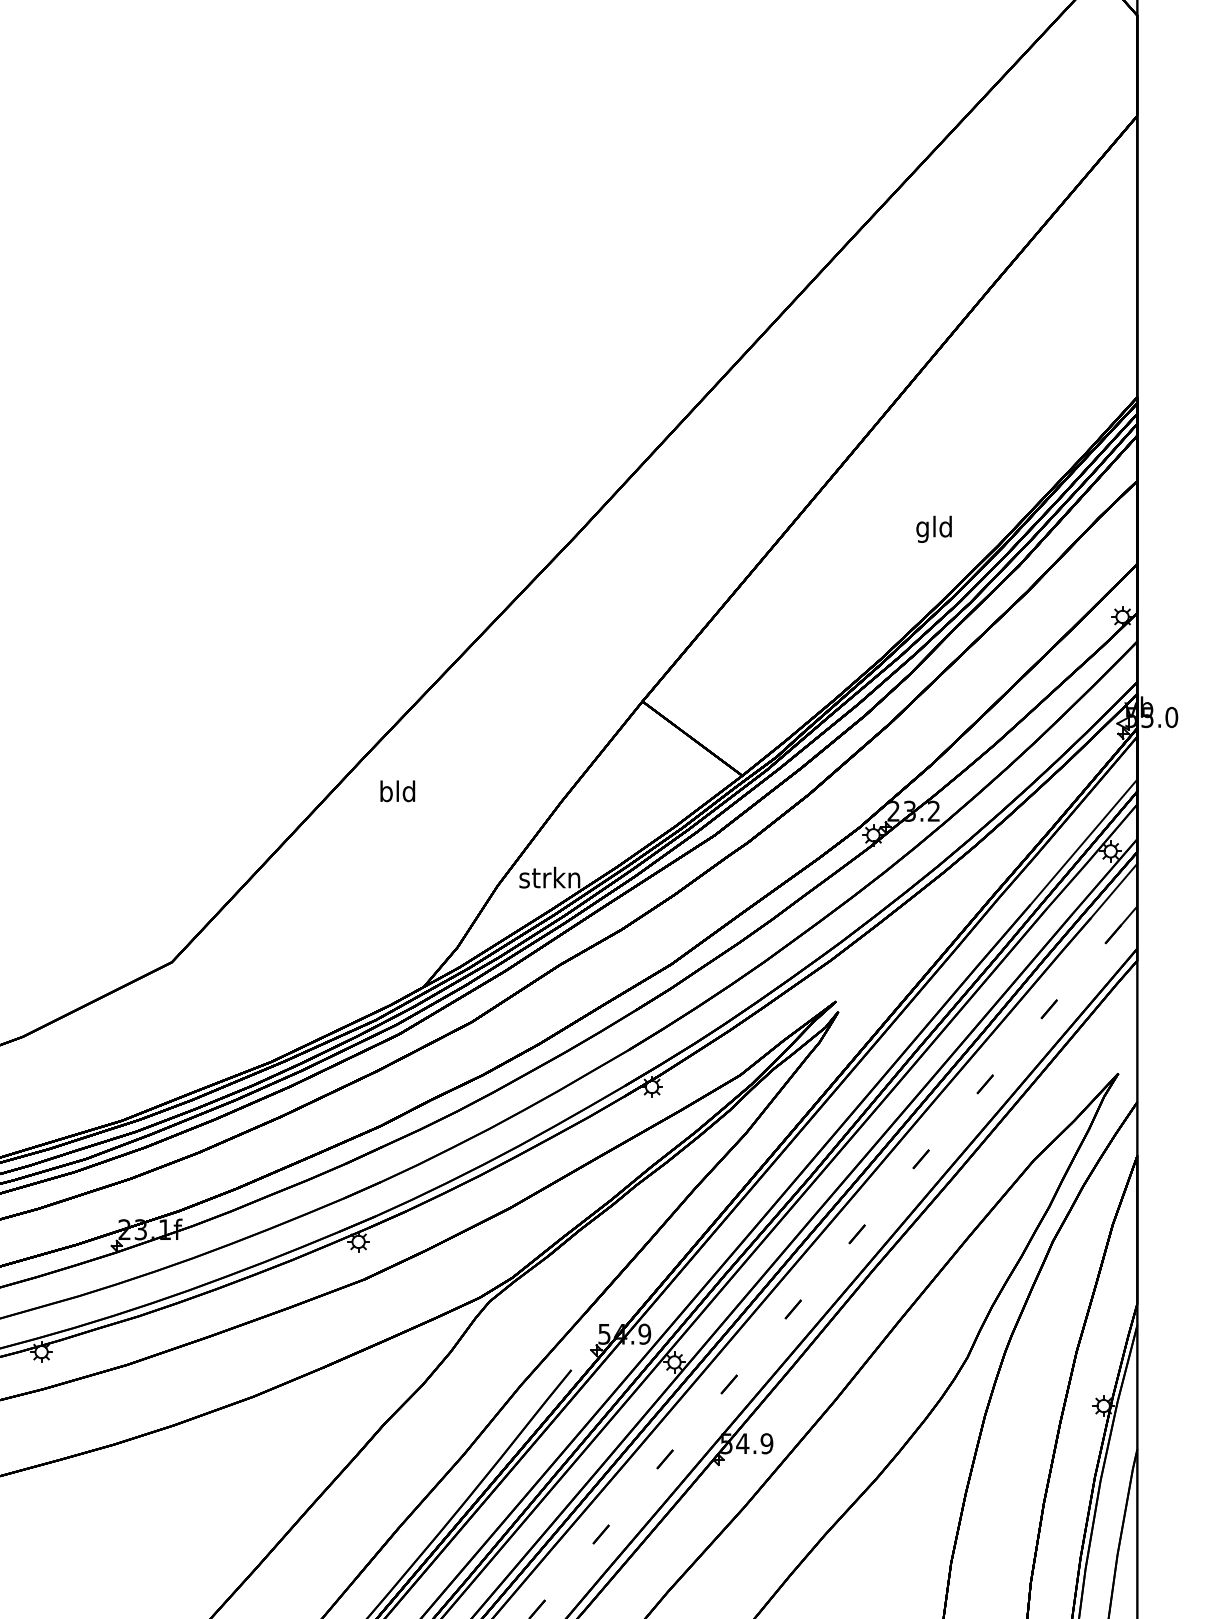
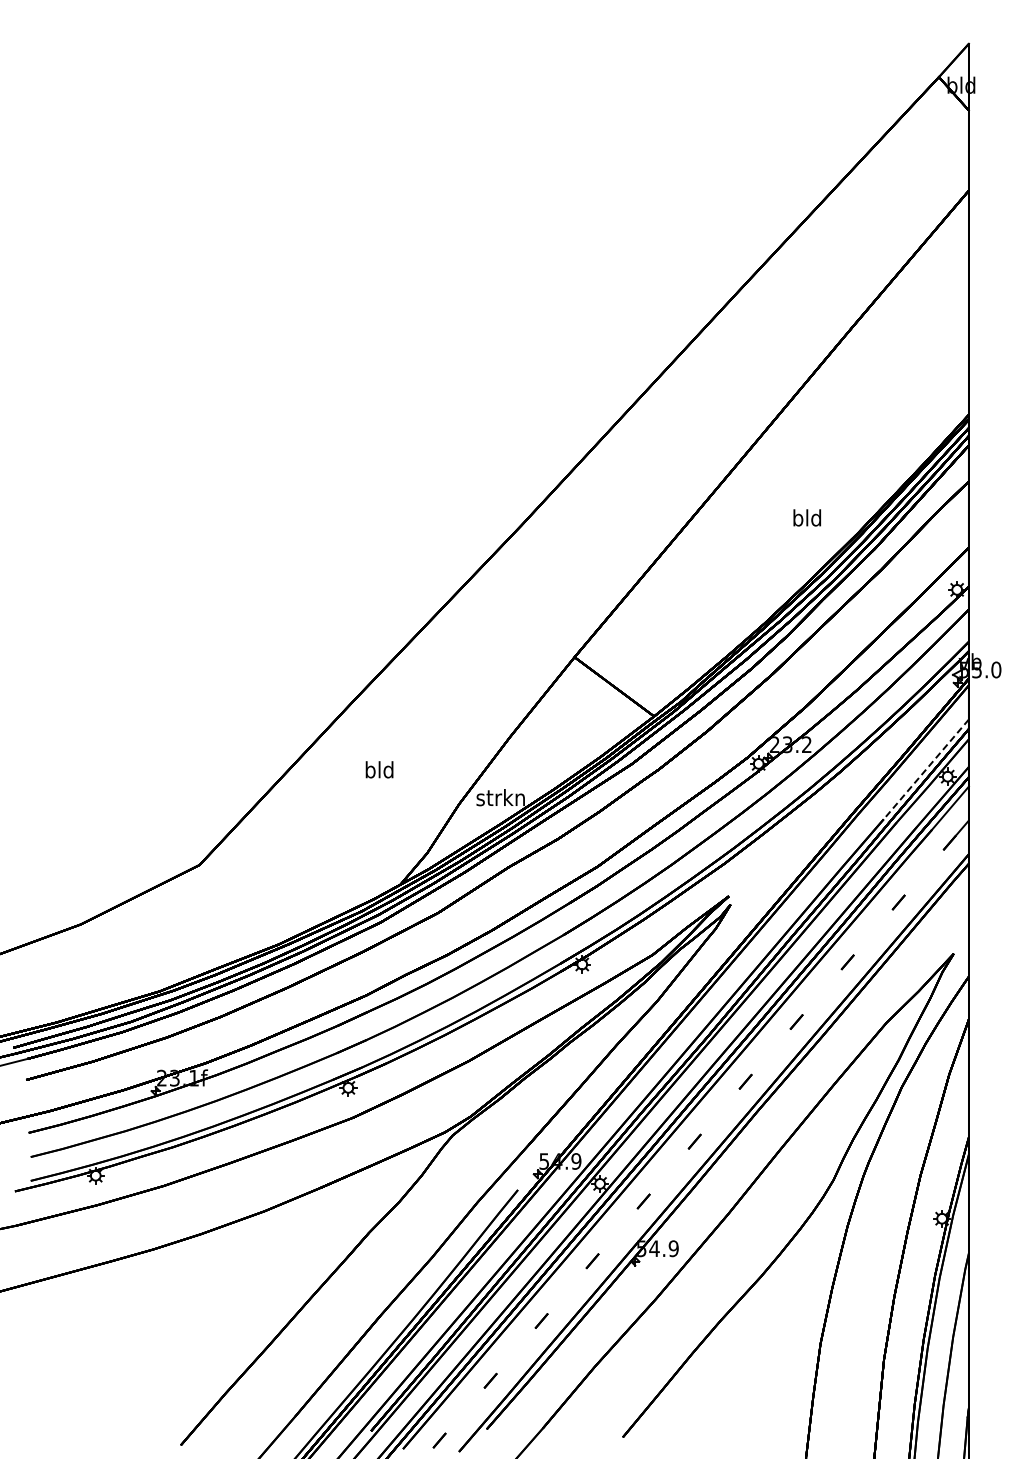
text: (922, 528) -> (797, 519), gld -> bld
text: (397, 790) -> (379, 769), moved
line: (1084, 842) -> (926, 769), solid -> dashed

